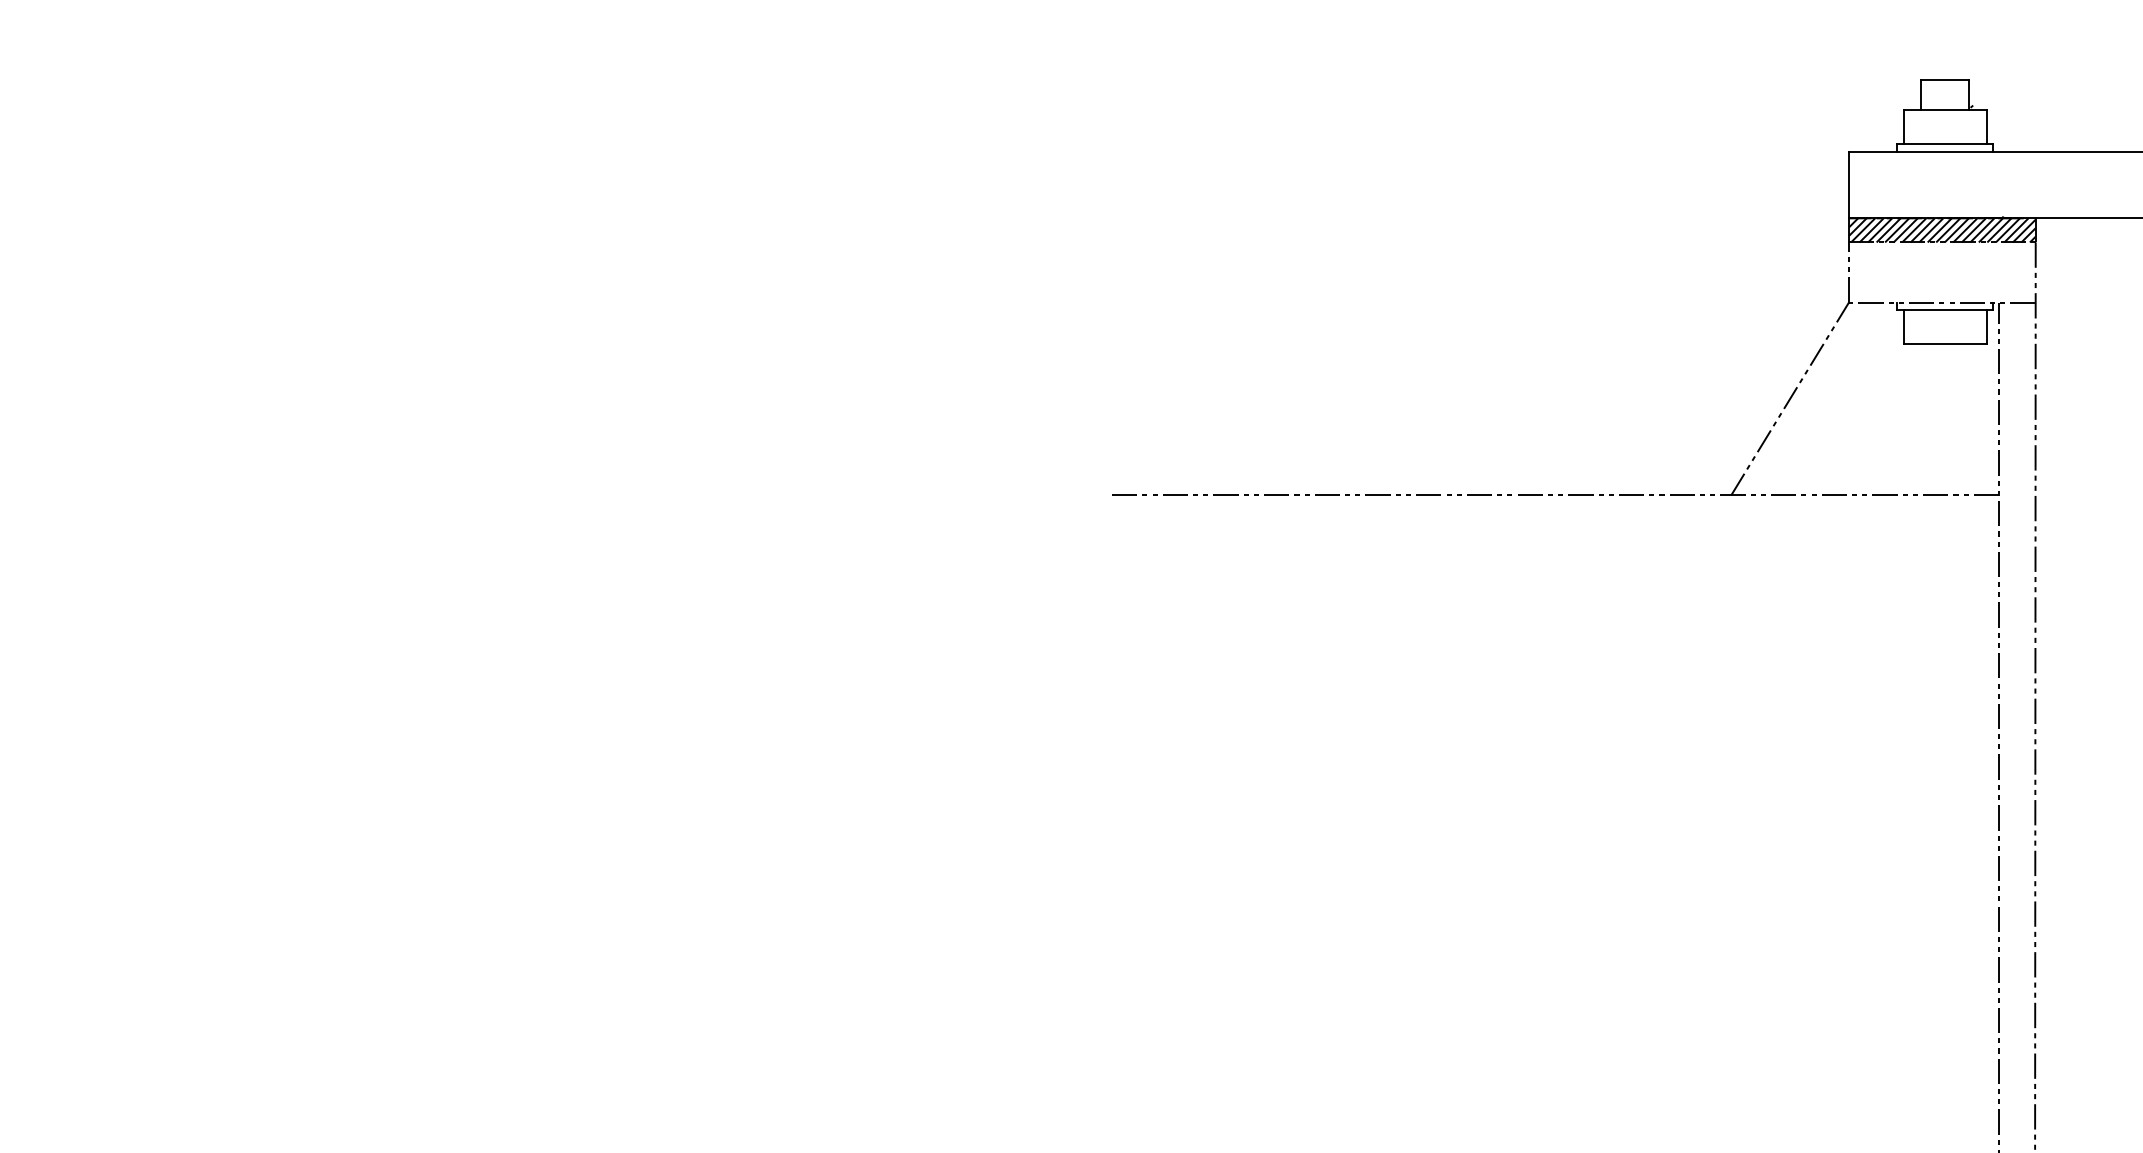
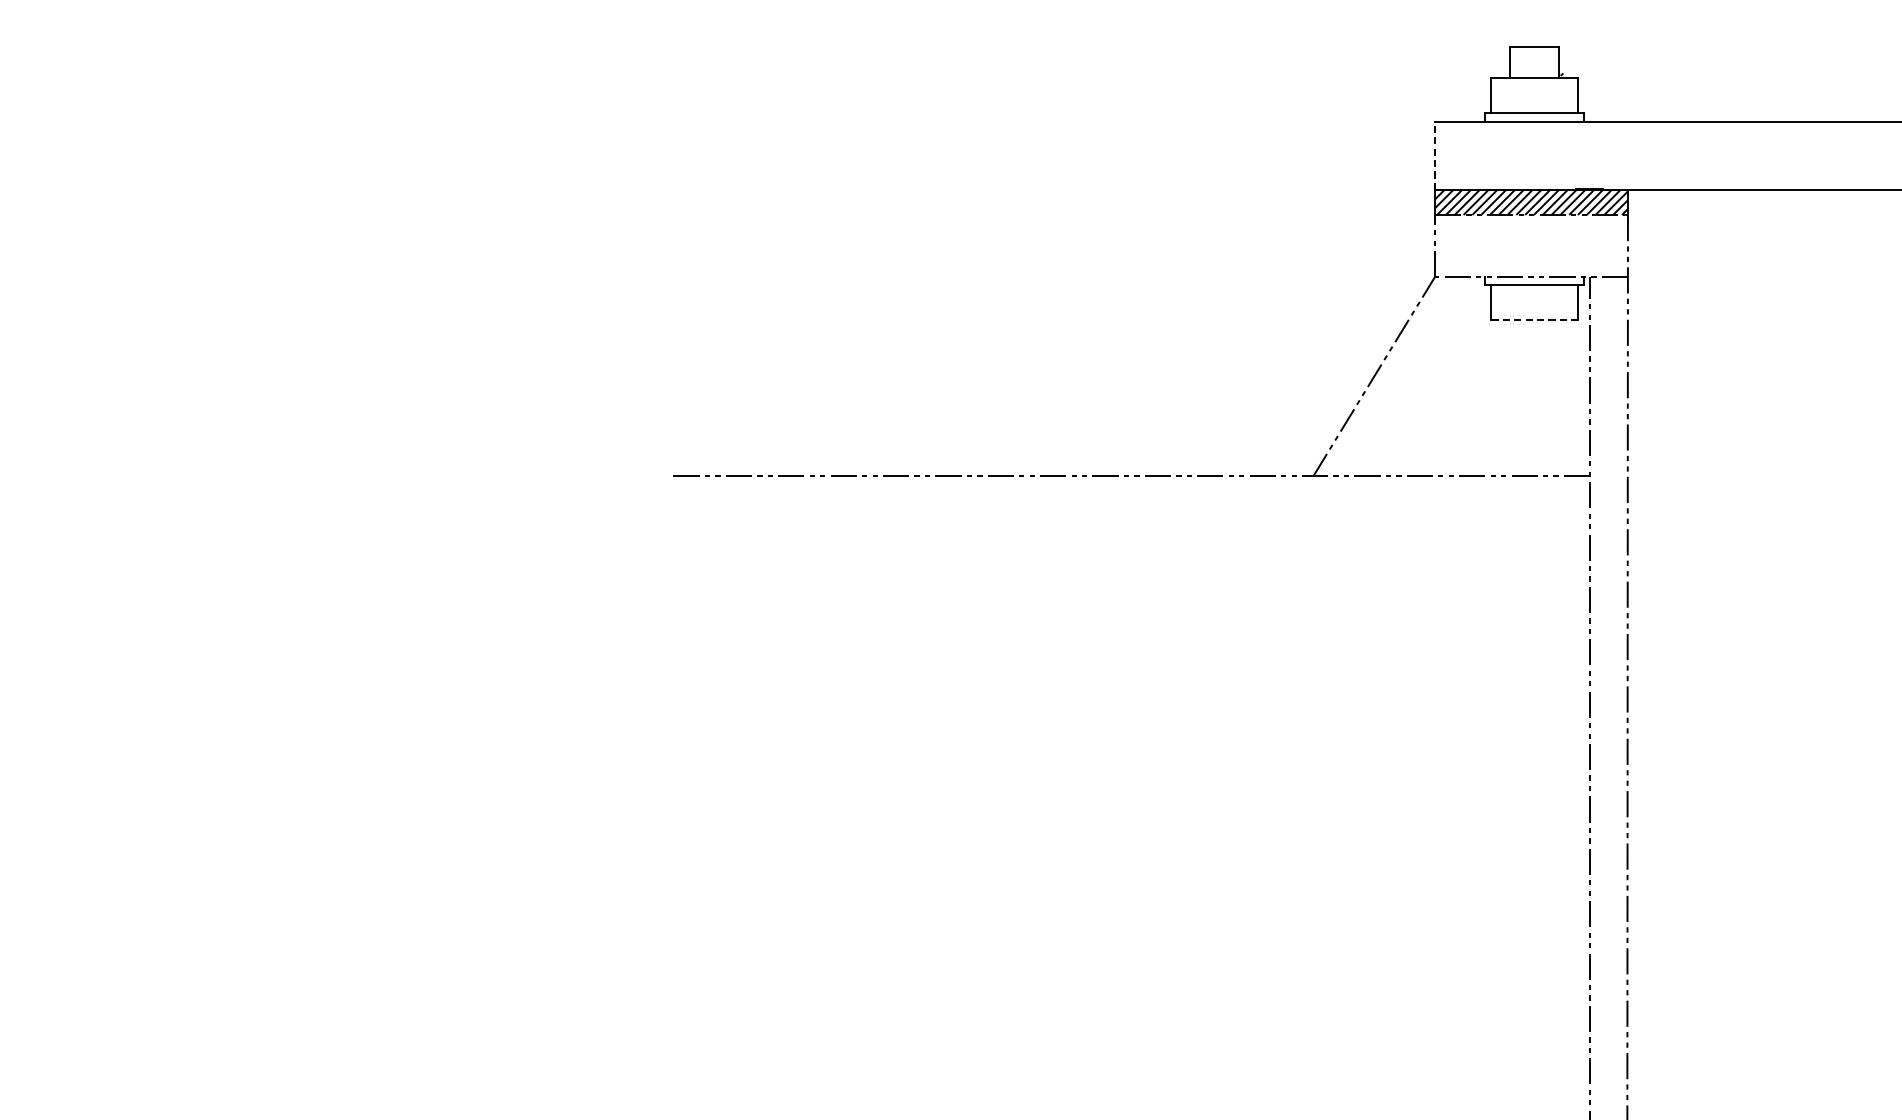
line: (1849, 184) -> (1435, 155), solid -> dashed
line: (1945, 344) -> (1534, 320), solid -> dashed

